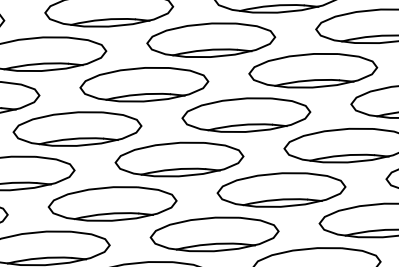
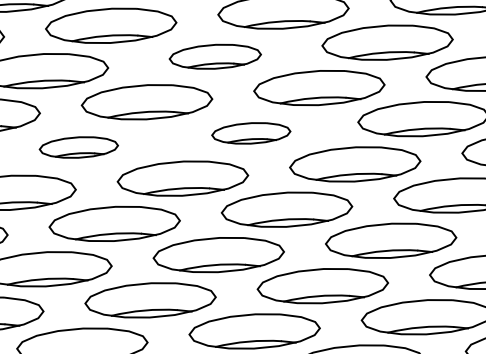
part: (211, 39) -> (215, 56), size x0.7
part: (246, 115) -> (251, 133), size x0.6
part: (77, 129) -> (78, 147), size x0.6

